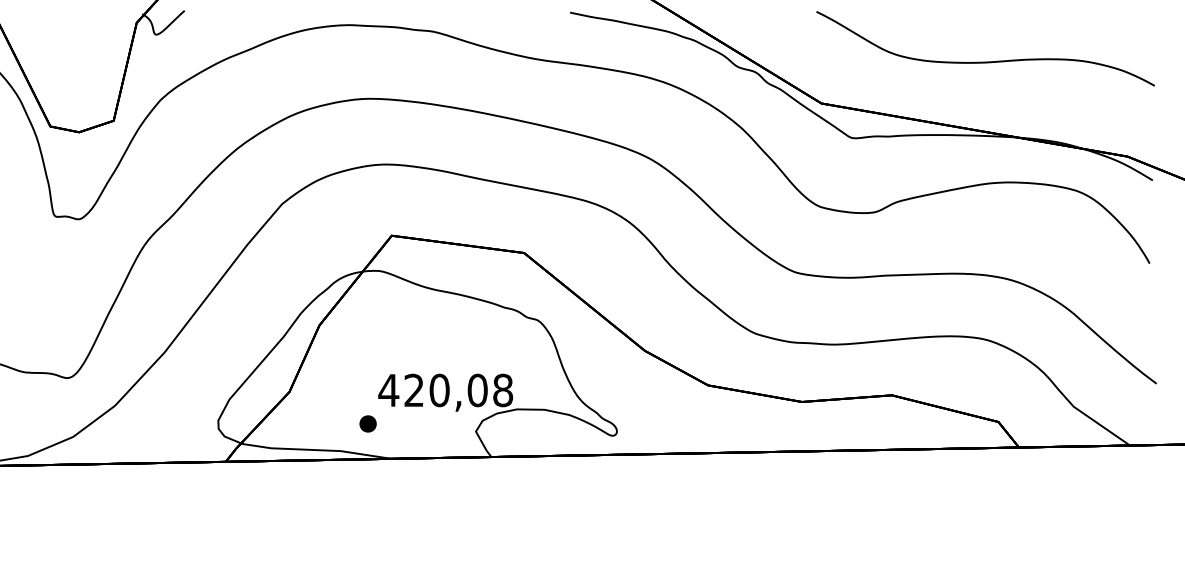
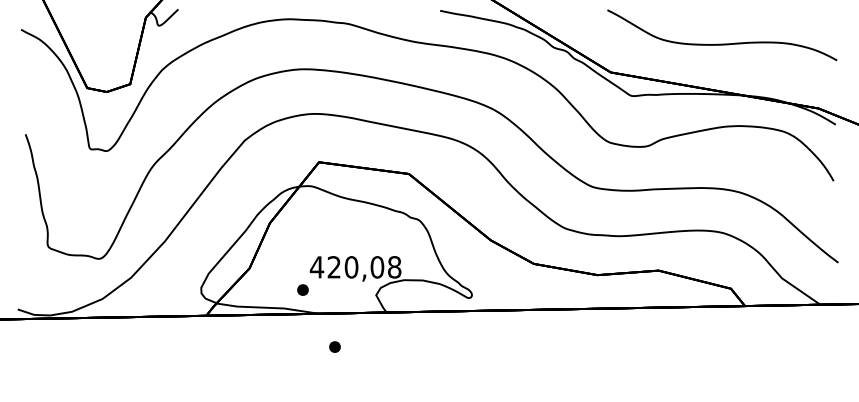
part: (414, 507) -> (334, 346), added

